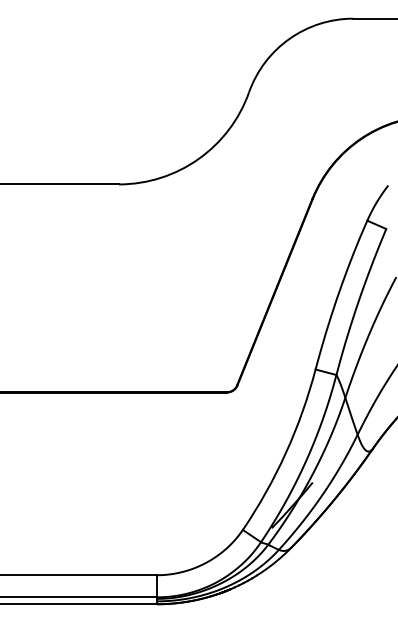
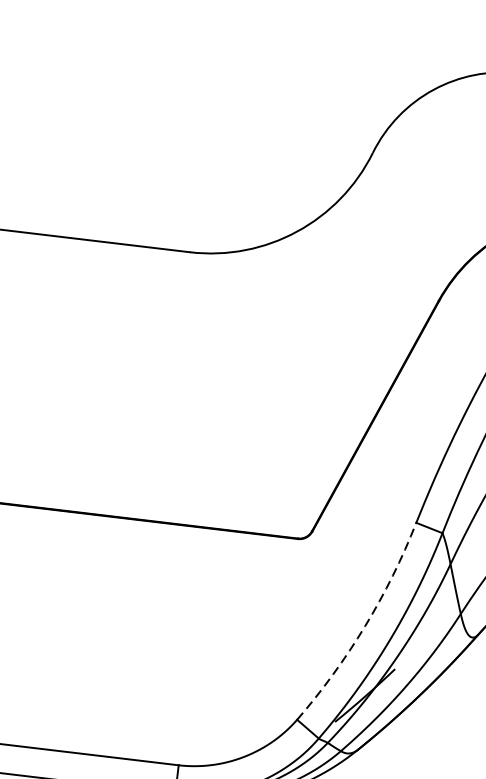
arc: (286, 452) -> (365, 626), solid -> dashed

